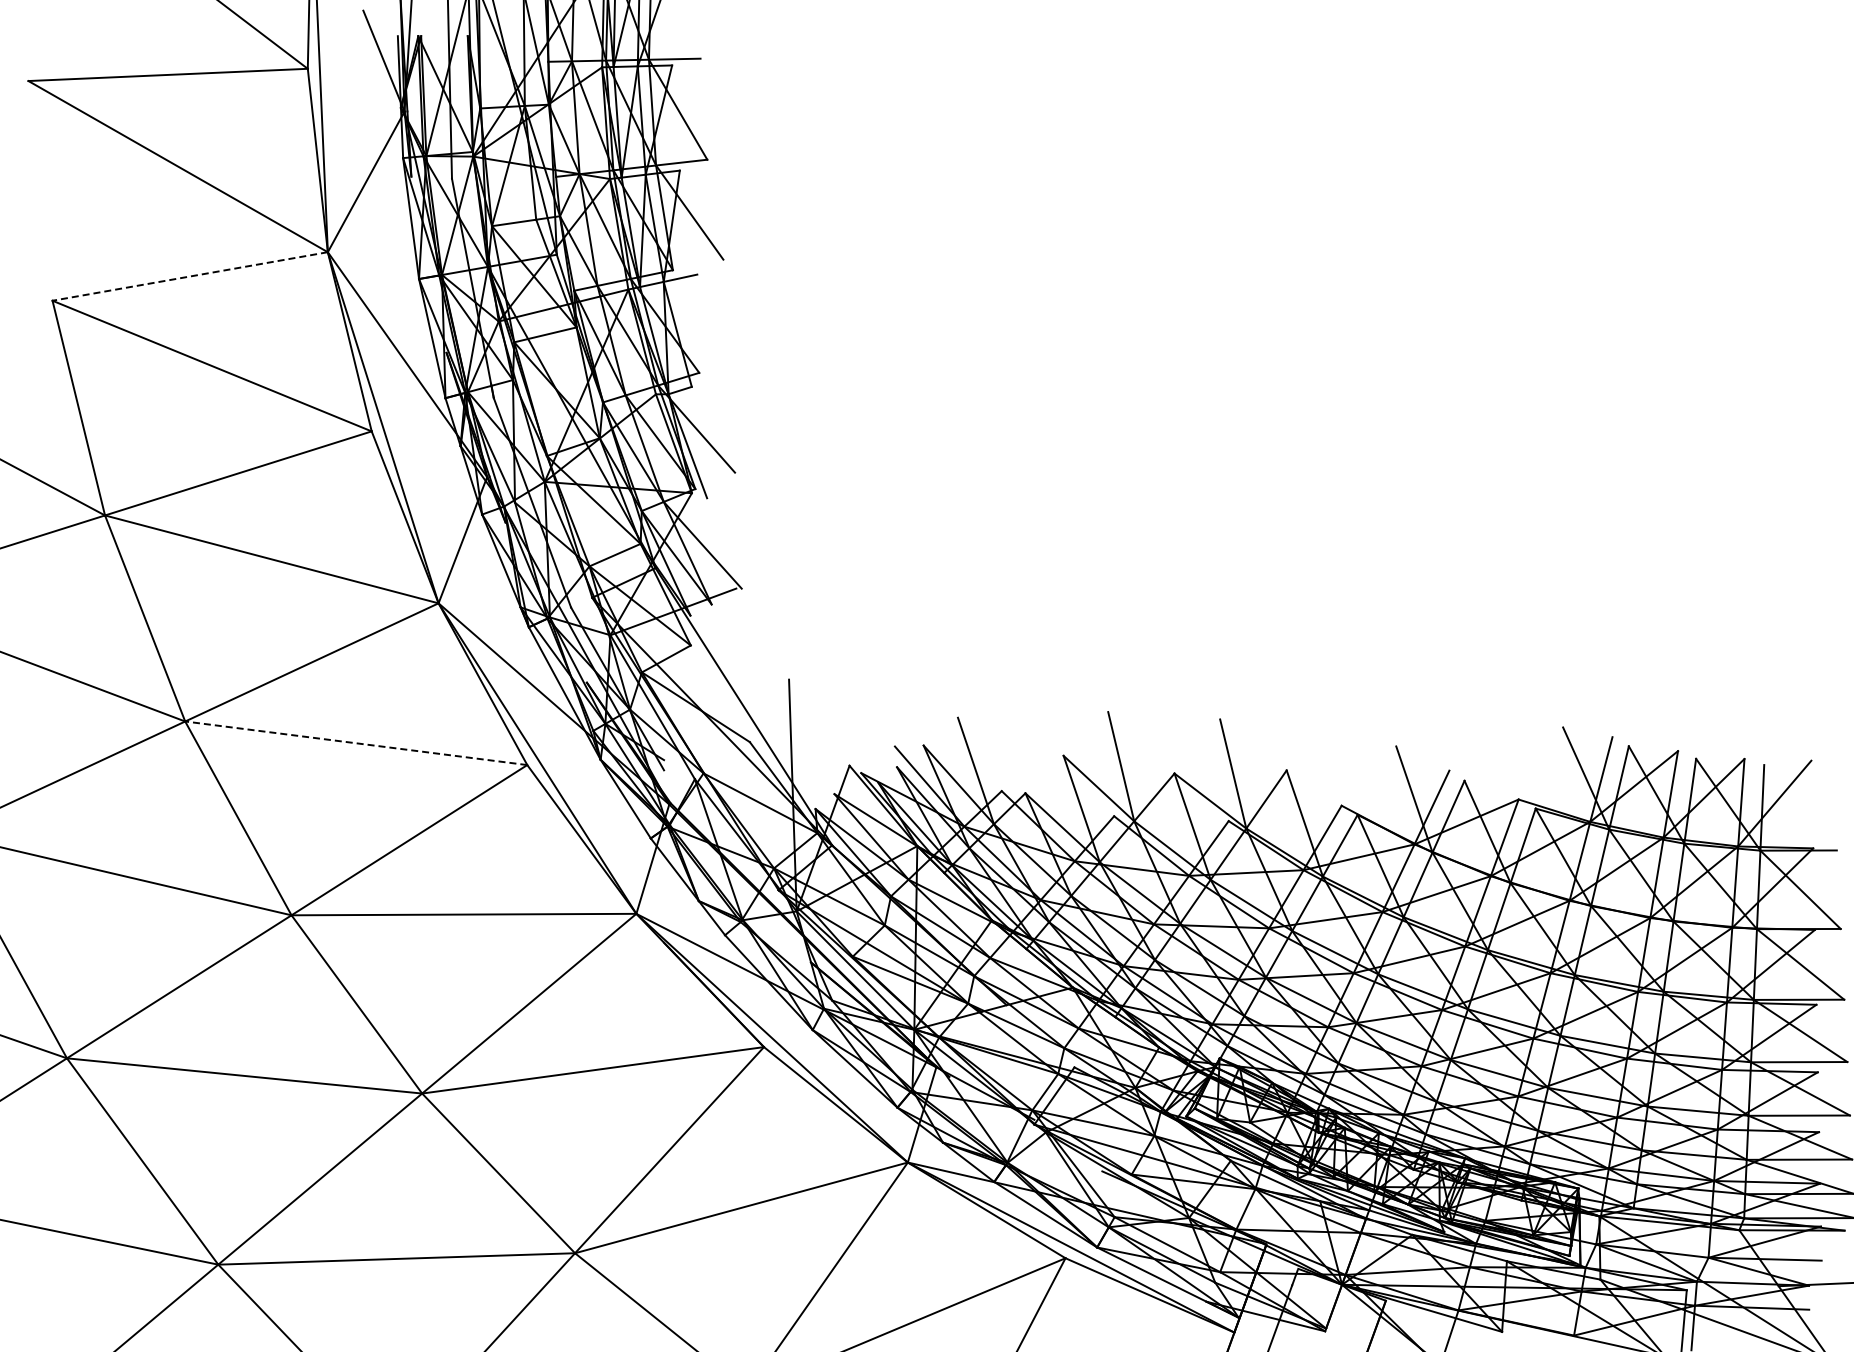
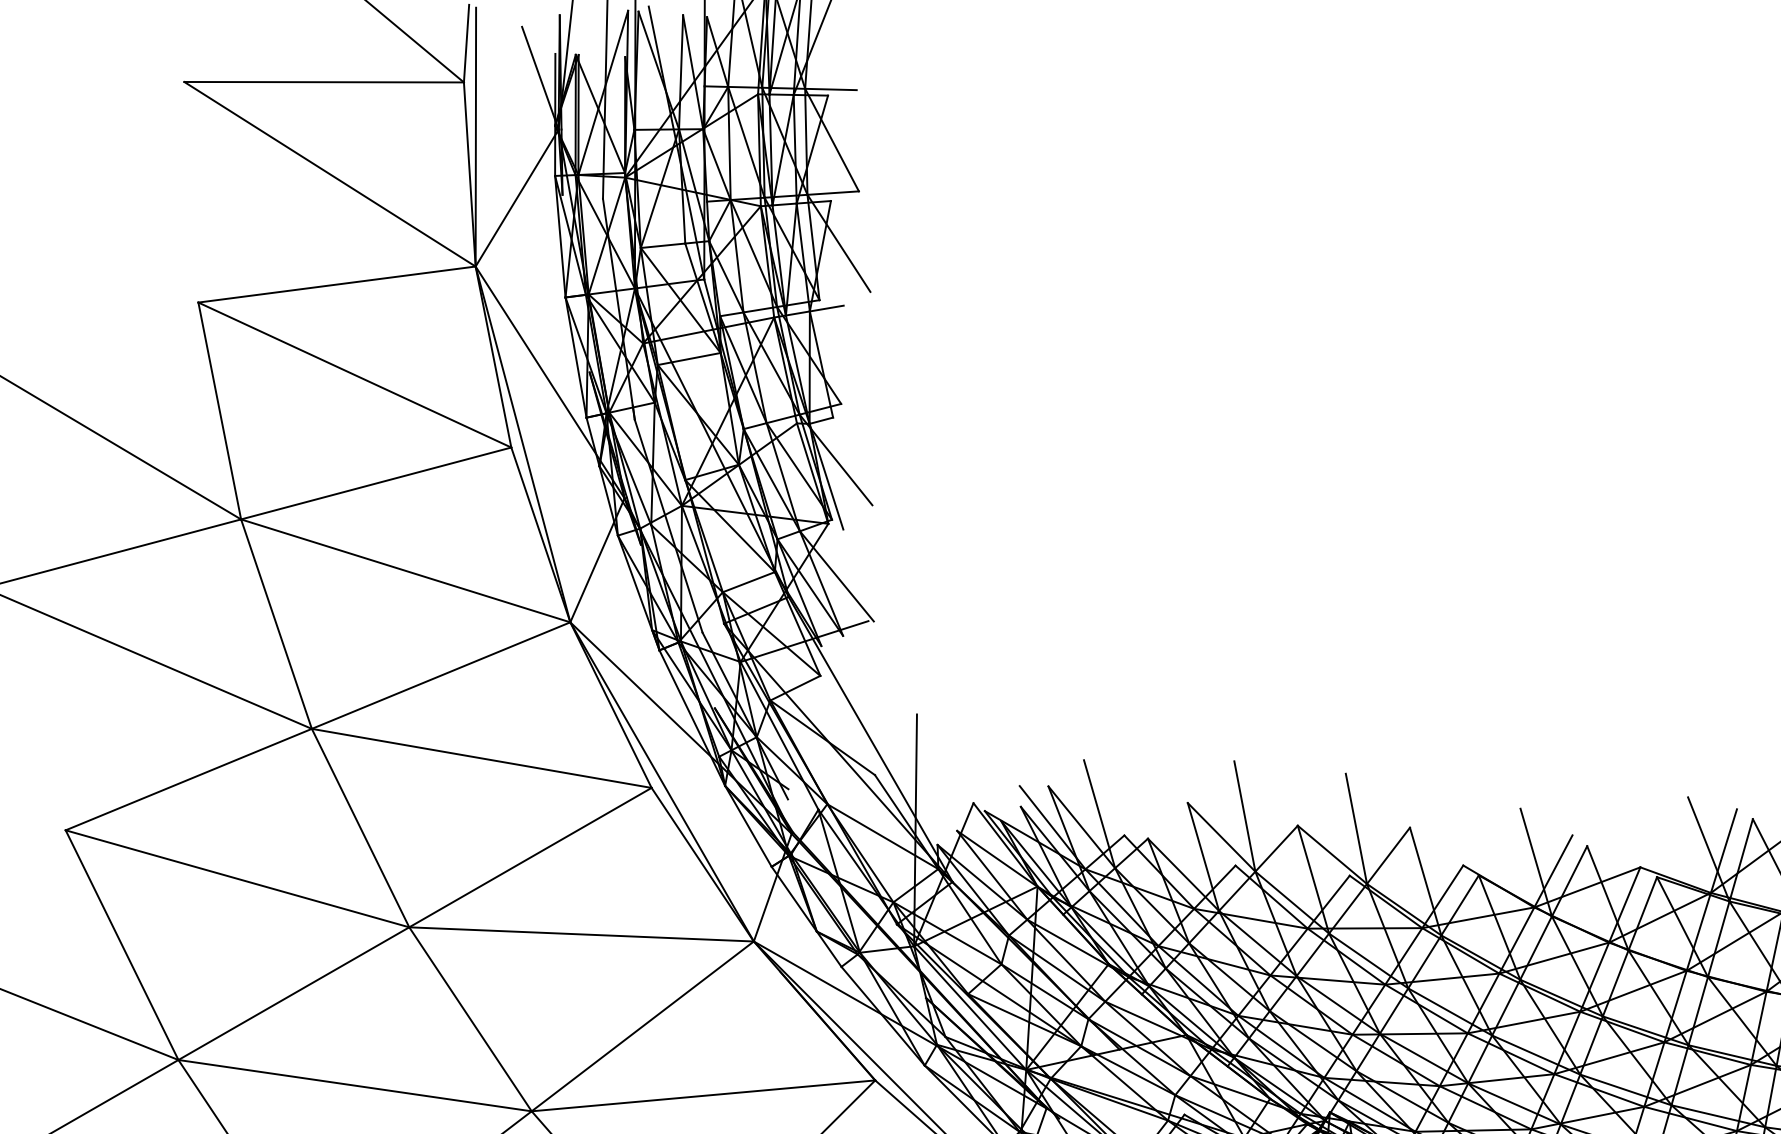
line: (190, 276) -> (337, 284), dashed -> solid
line: (355, 743) -> (480, 758), dashed -> solid

